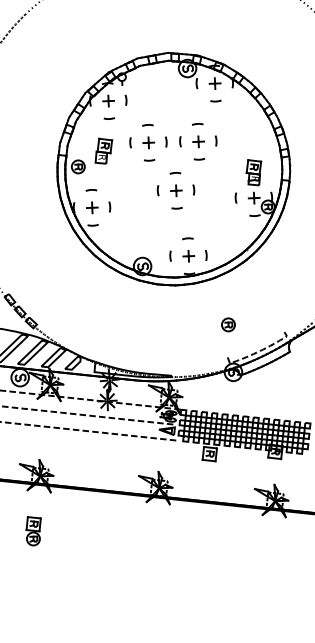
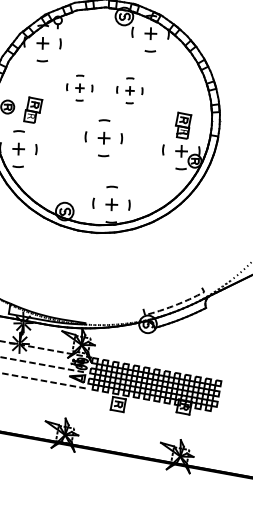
part: (198, 141) -> (129, 90), size x0.7
part: (148, 142) -> (79, 87), size x0.7
part: (103, 150) -> (32, 109), moved
part: (228, 324) -> (146, 276), removed

